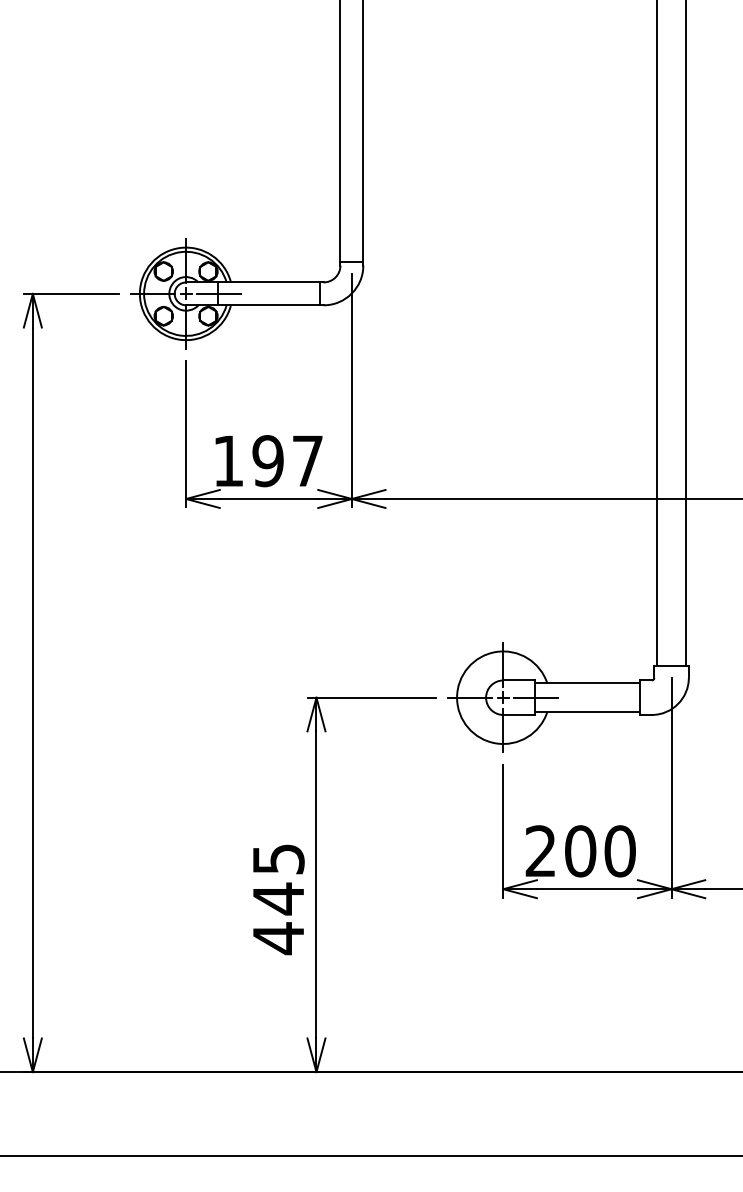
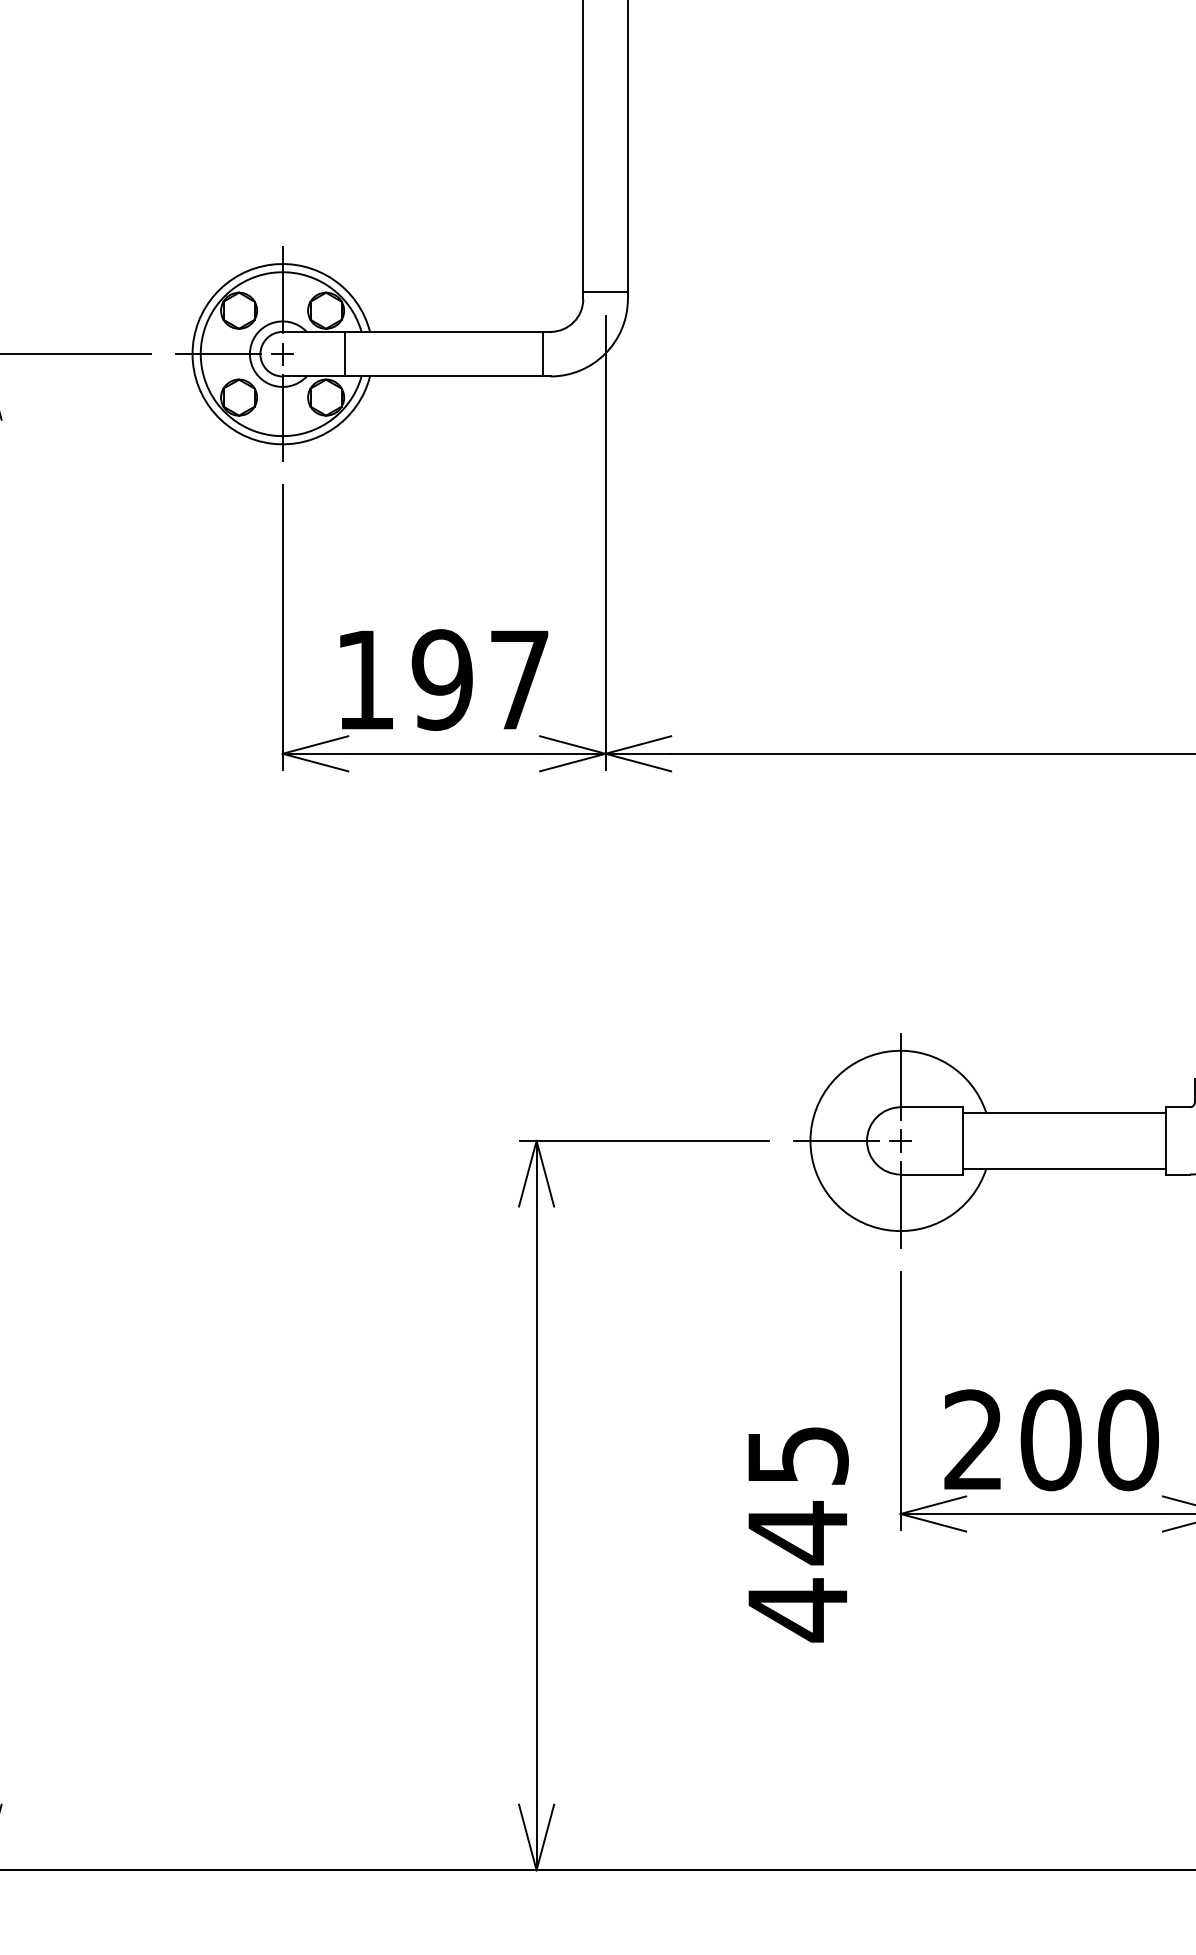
line: (218, 293) -> (345, 353), removed
line: (536, 697) -> (965, 1140), removed
text: (278, 899) -> (797, 1534), moved

